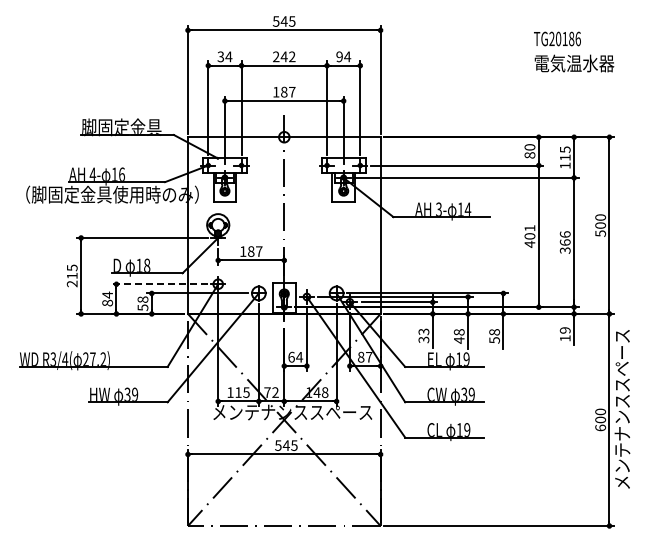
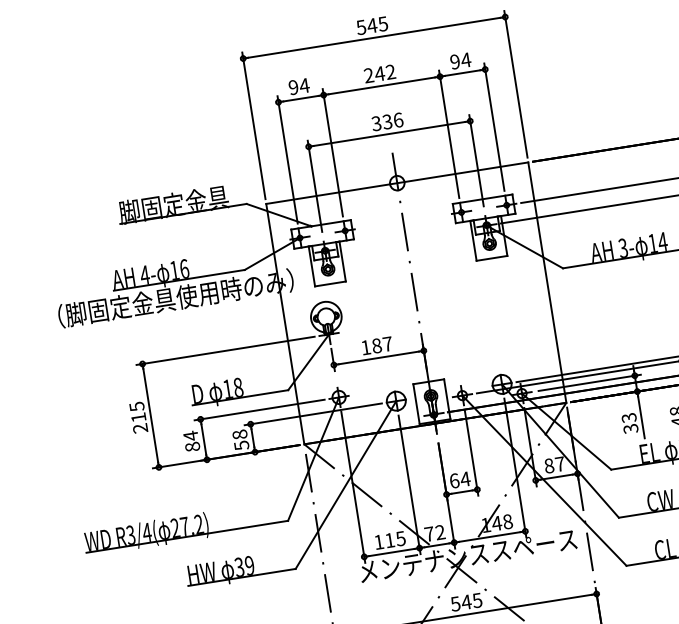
text: (220, 56) -> (293, 87), 34 -> 94
text: (284, 91) -> (387, 120), 187 -> 336
line: (159, 284) -> (259, 410), dashed -> solid

